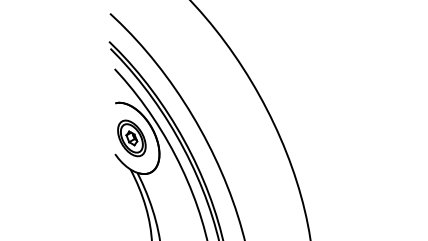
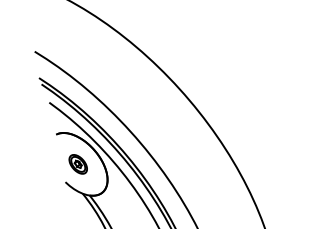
part: (131, 138) -> (77, 164), size x0.6

